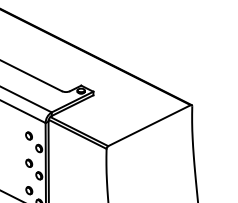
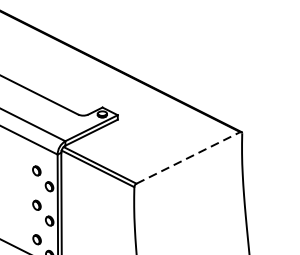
line: (149, 125) -> (188, 157), solid -> dashed

